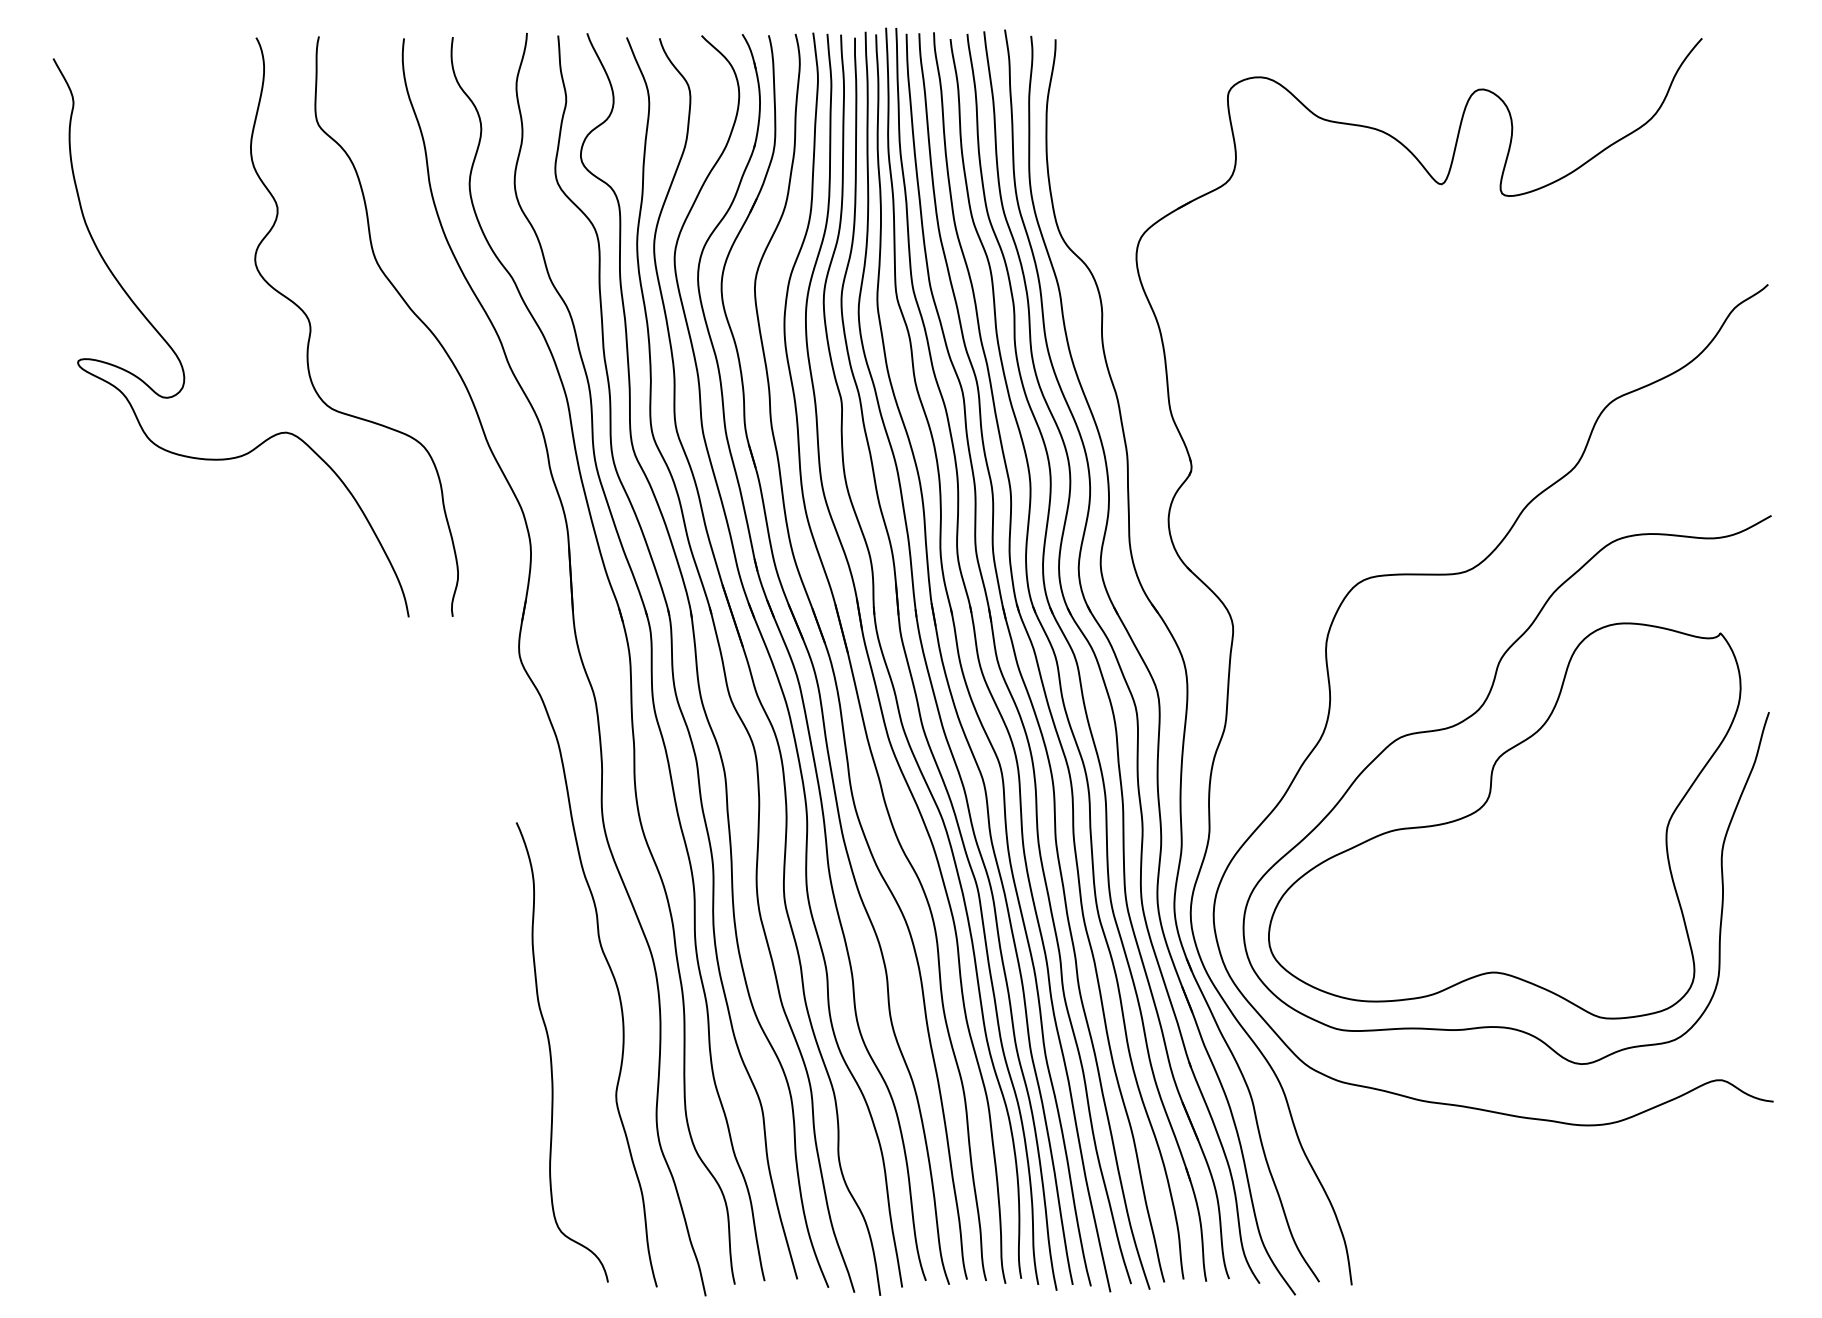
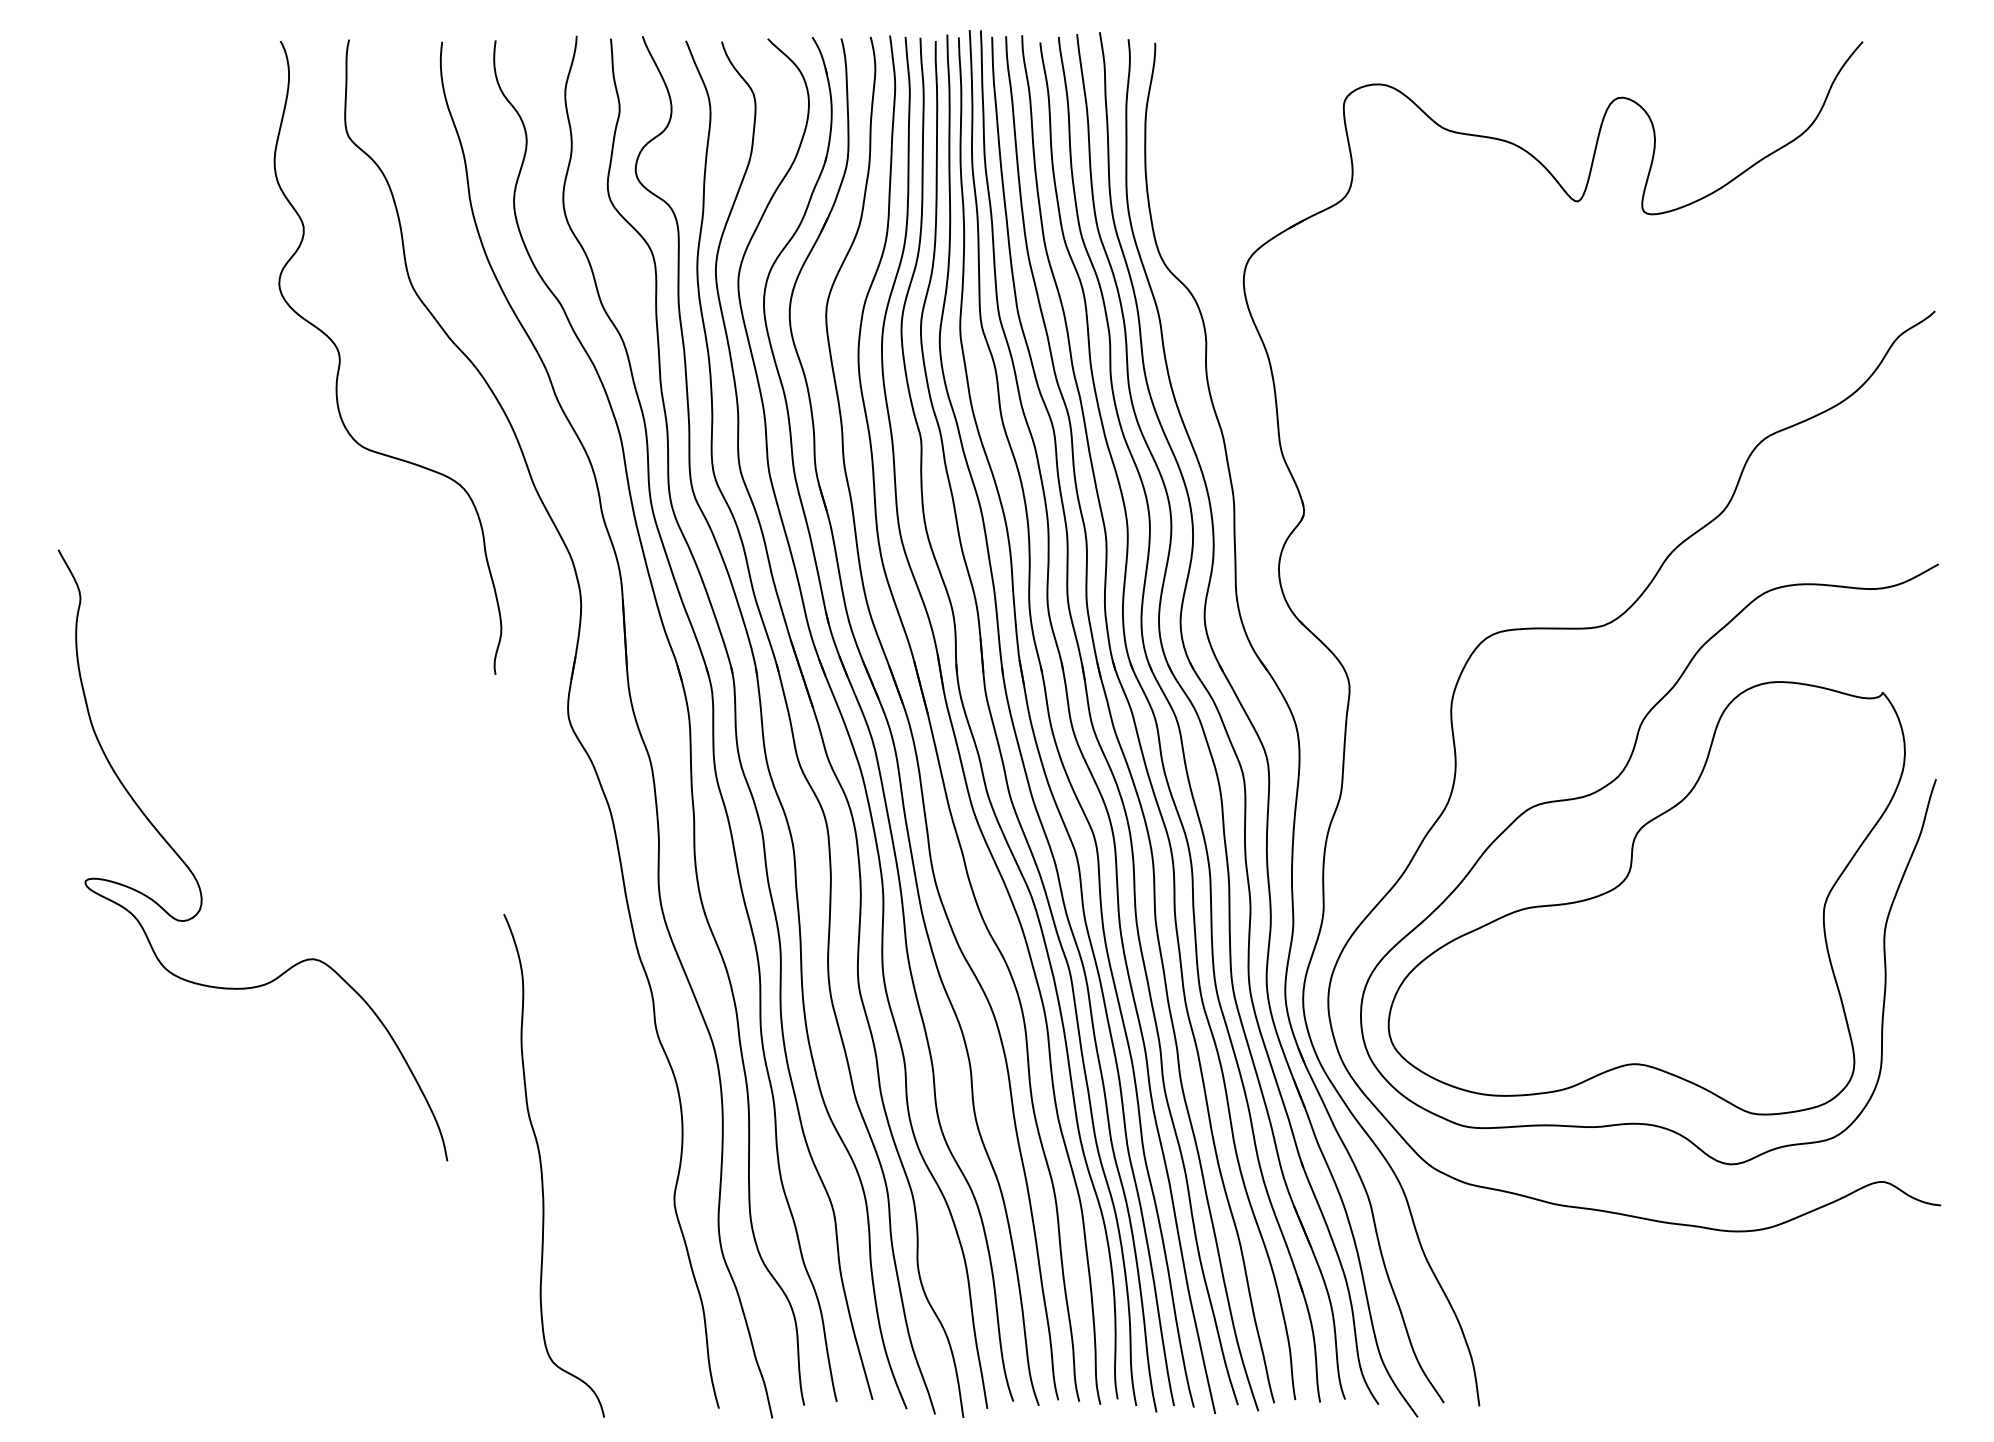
curve: (181, 362) -> (198, 882), moved
curve: (551, 1052) -> (542, 1165), moved

